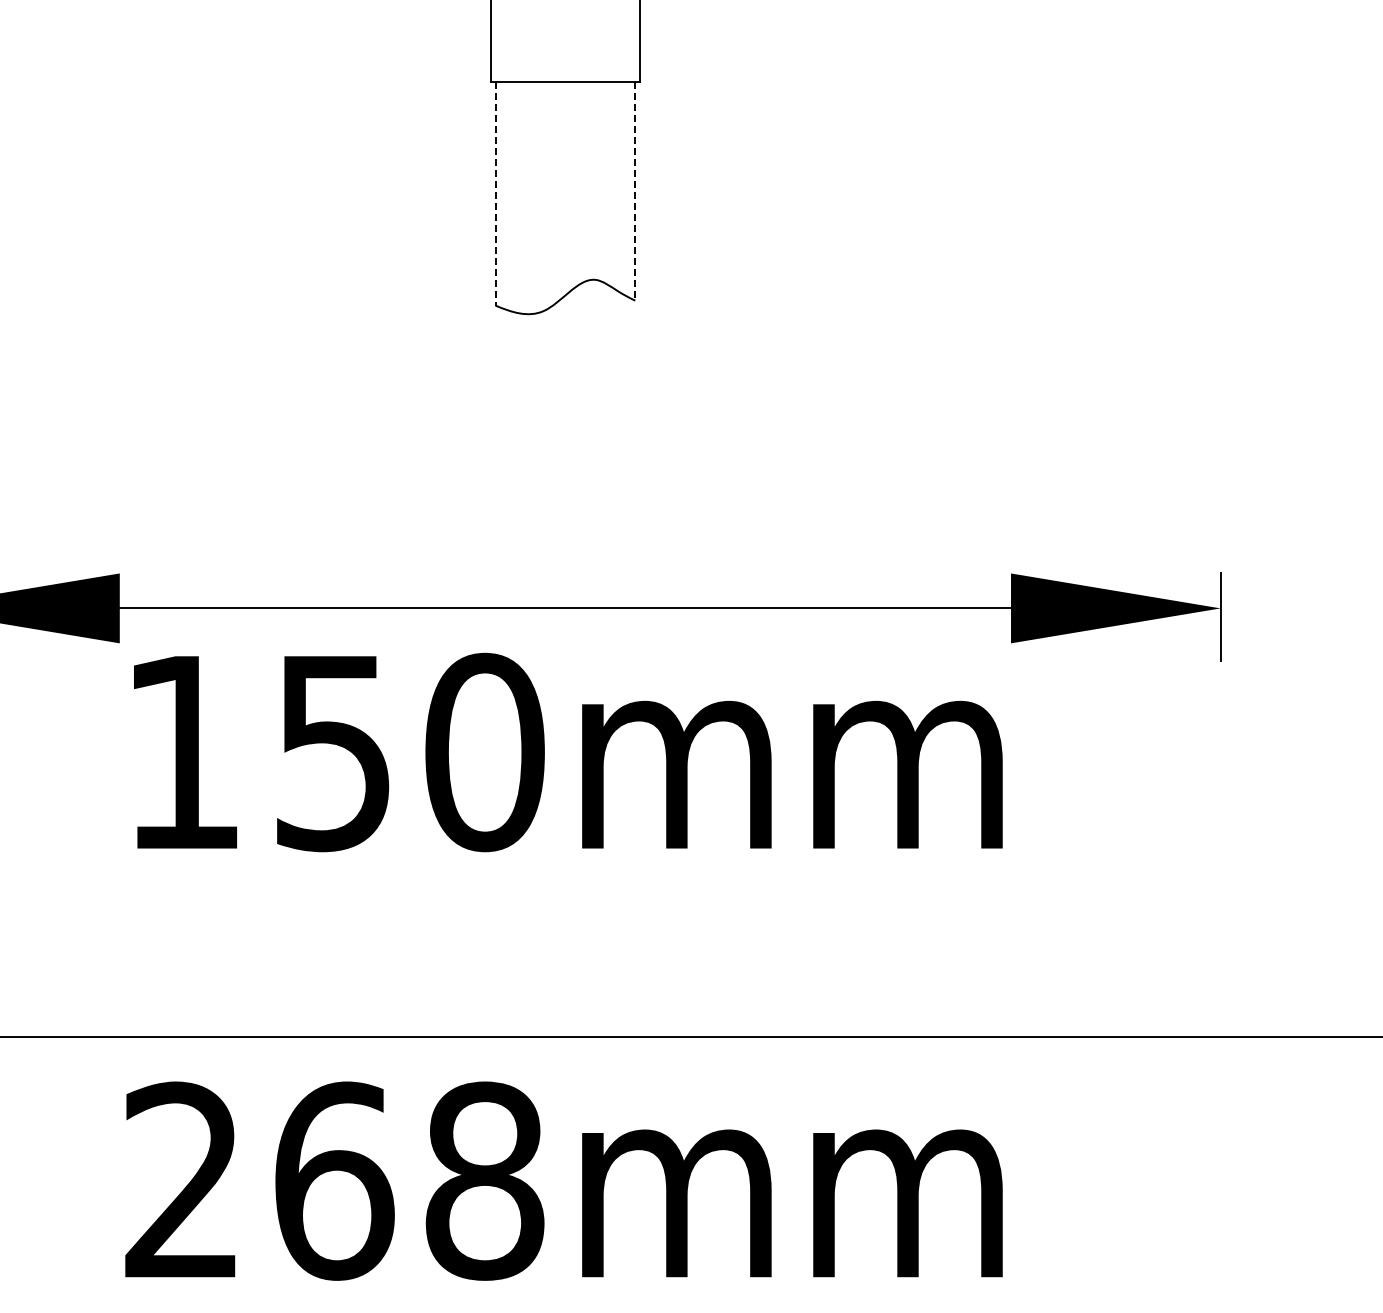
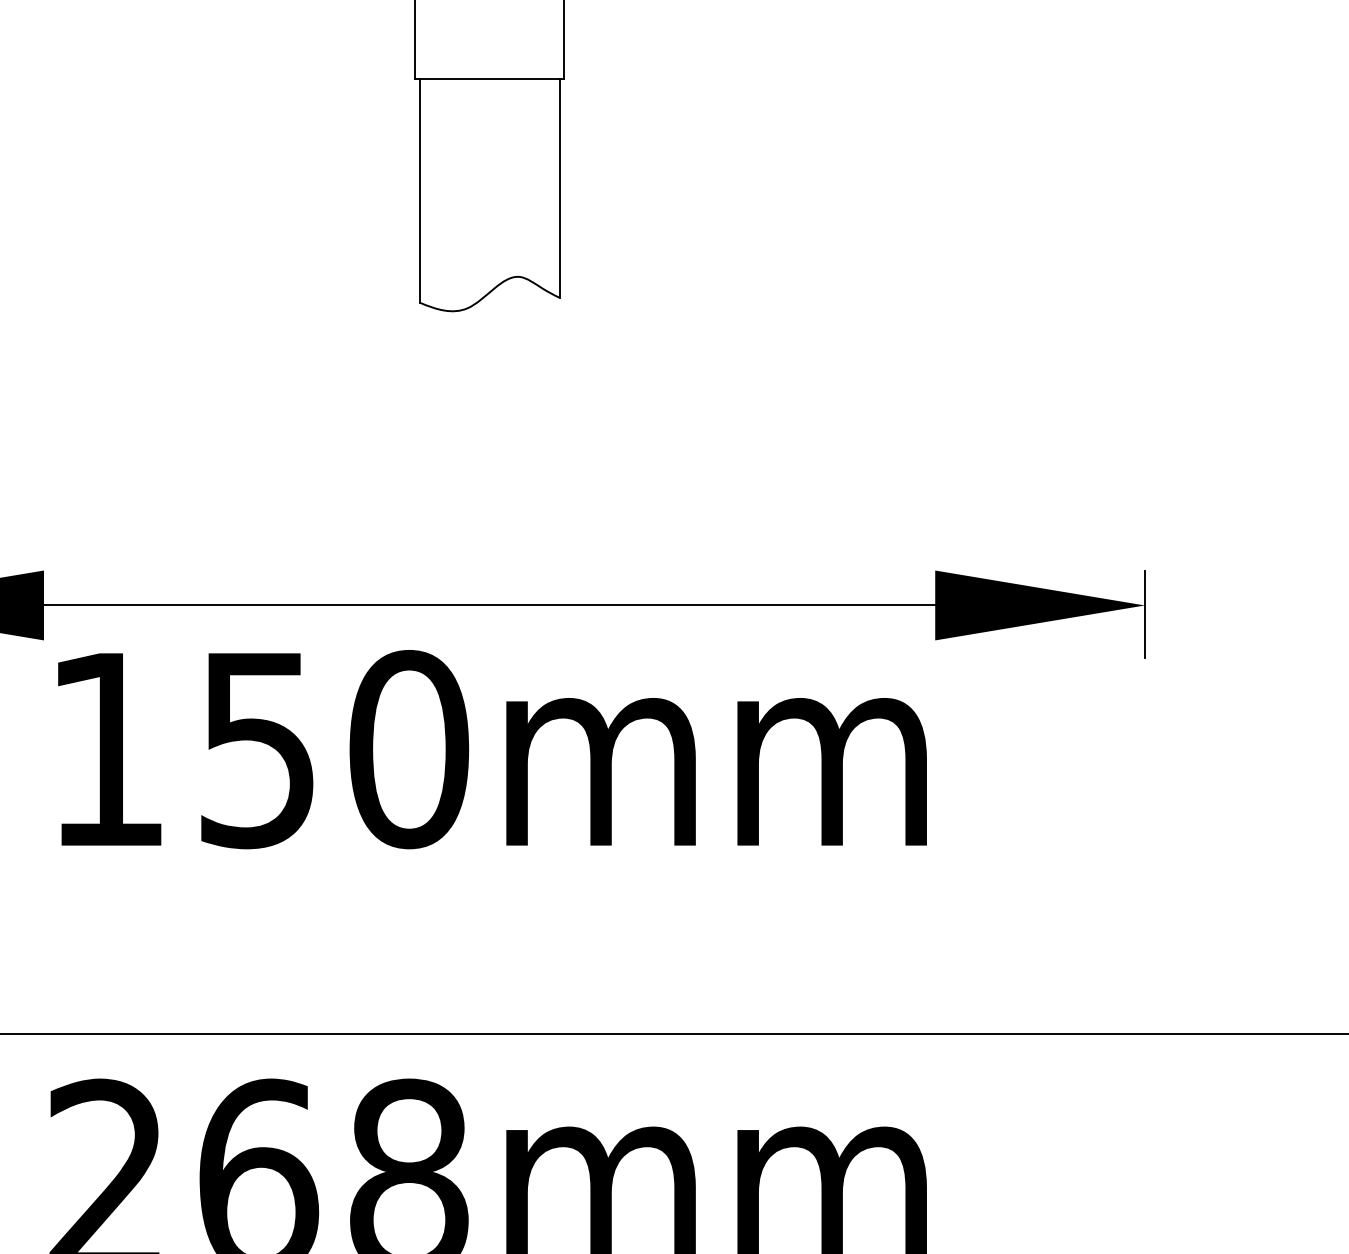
line: (635, 192) -> (559, 189), dashed -> solid
line: (495, 193) -> (419, 190), dashed -> solid

